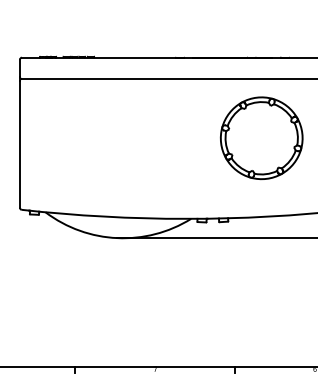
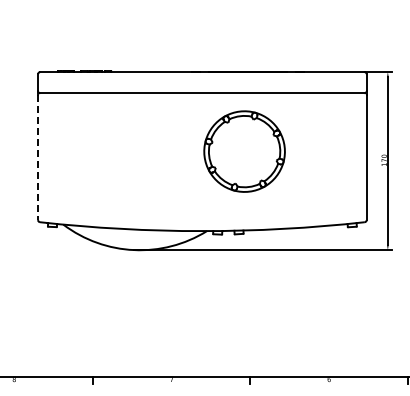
part: (261, 138) -> (244, 151), moved
line: (20, 145) -> (38, 158), solid -> dashed

